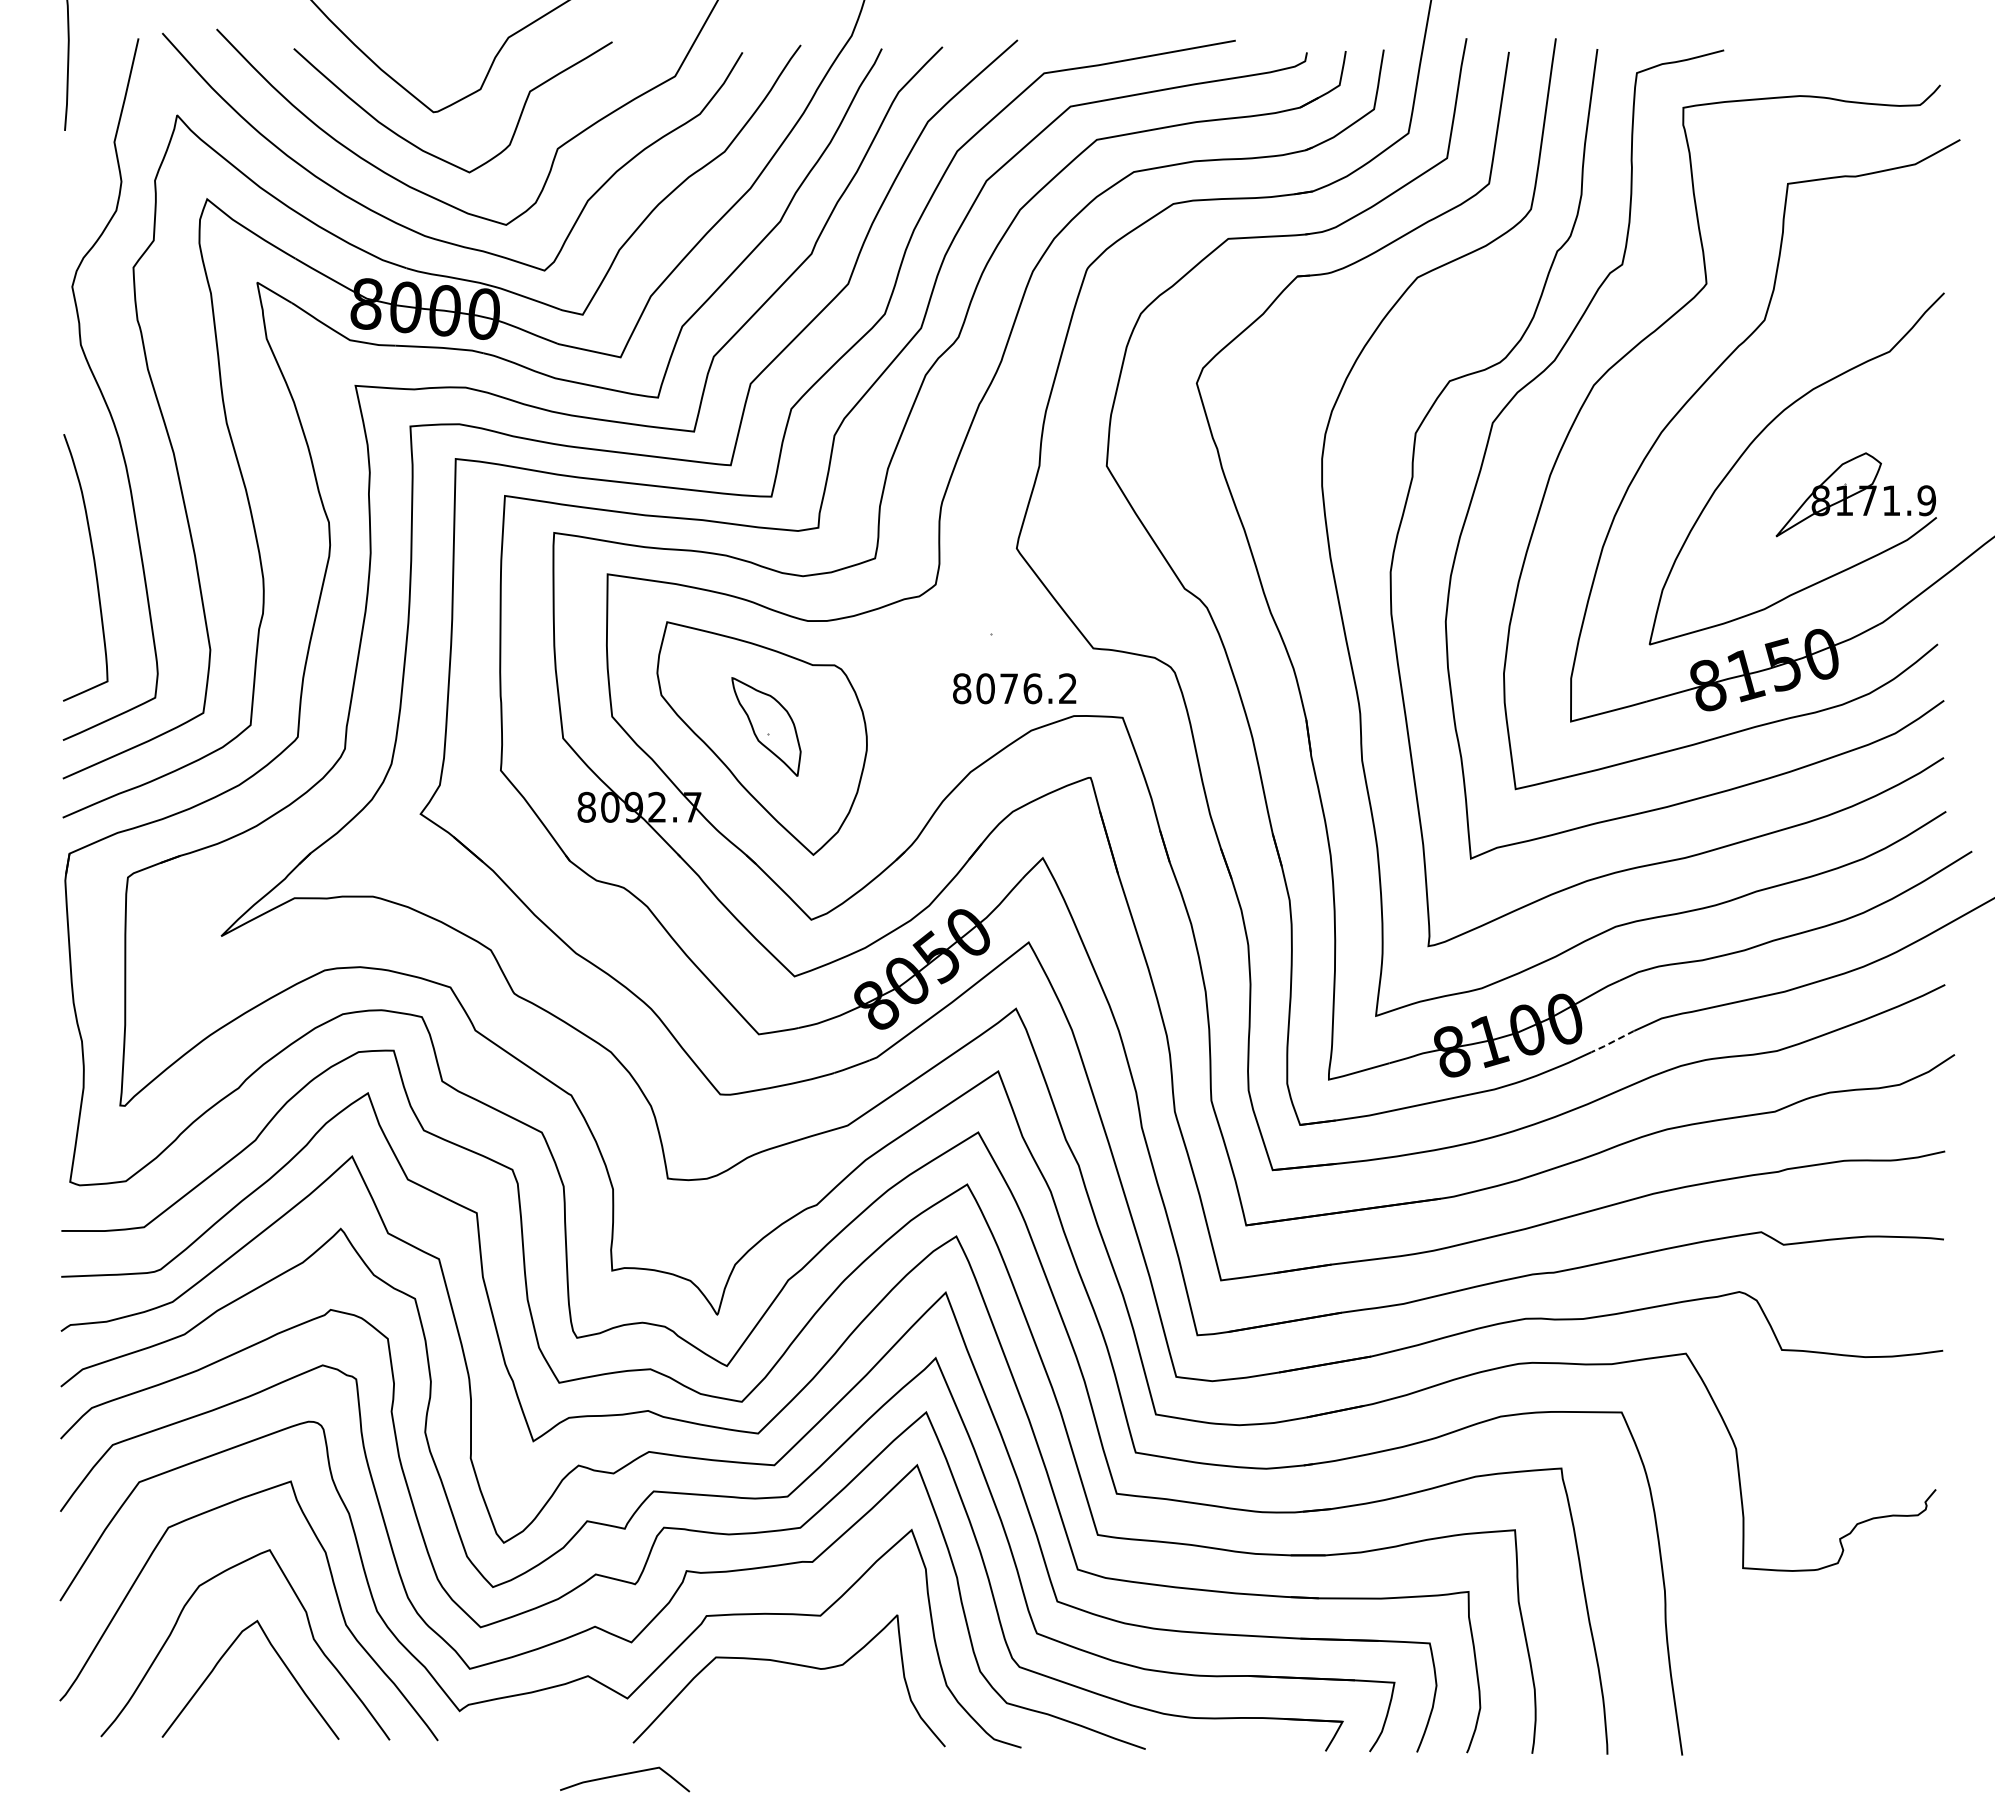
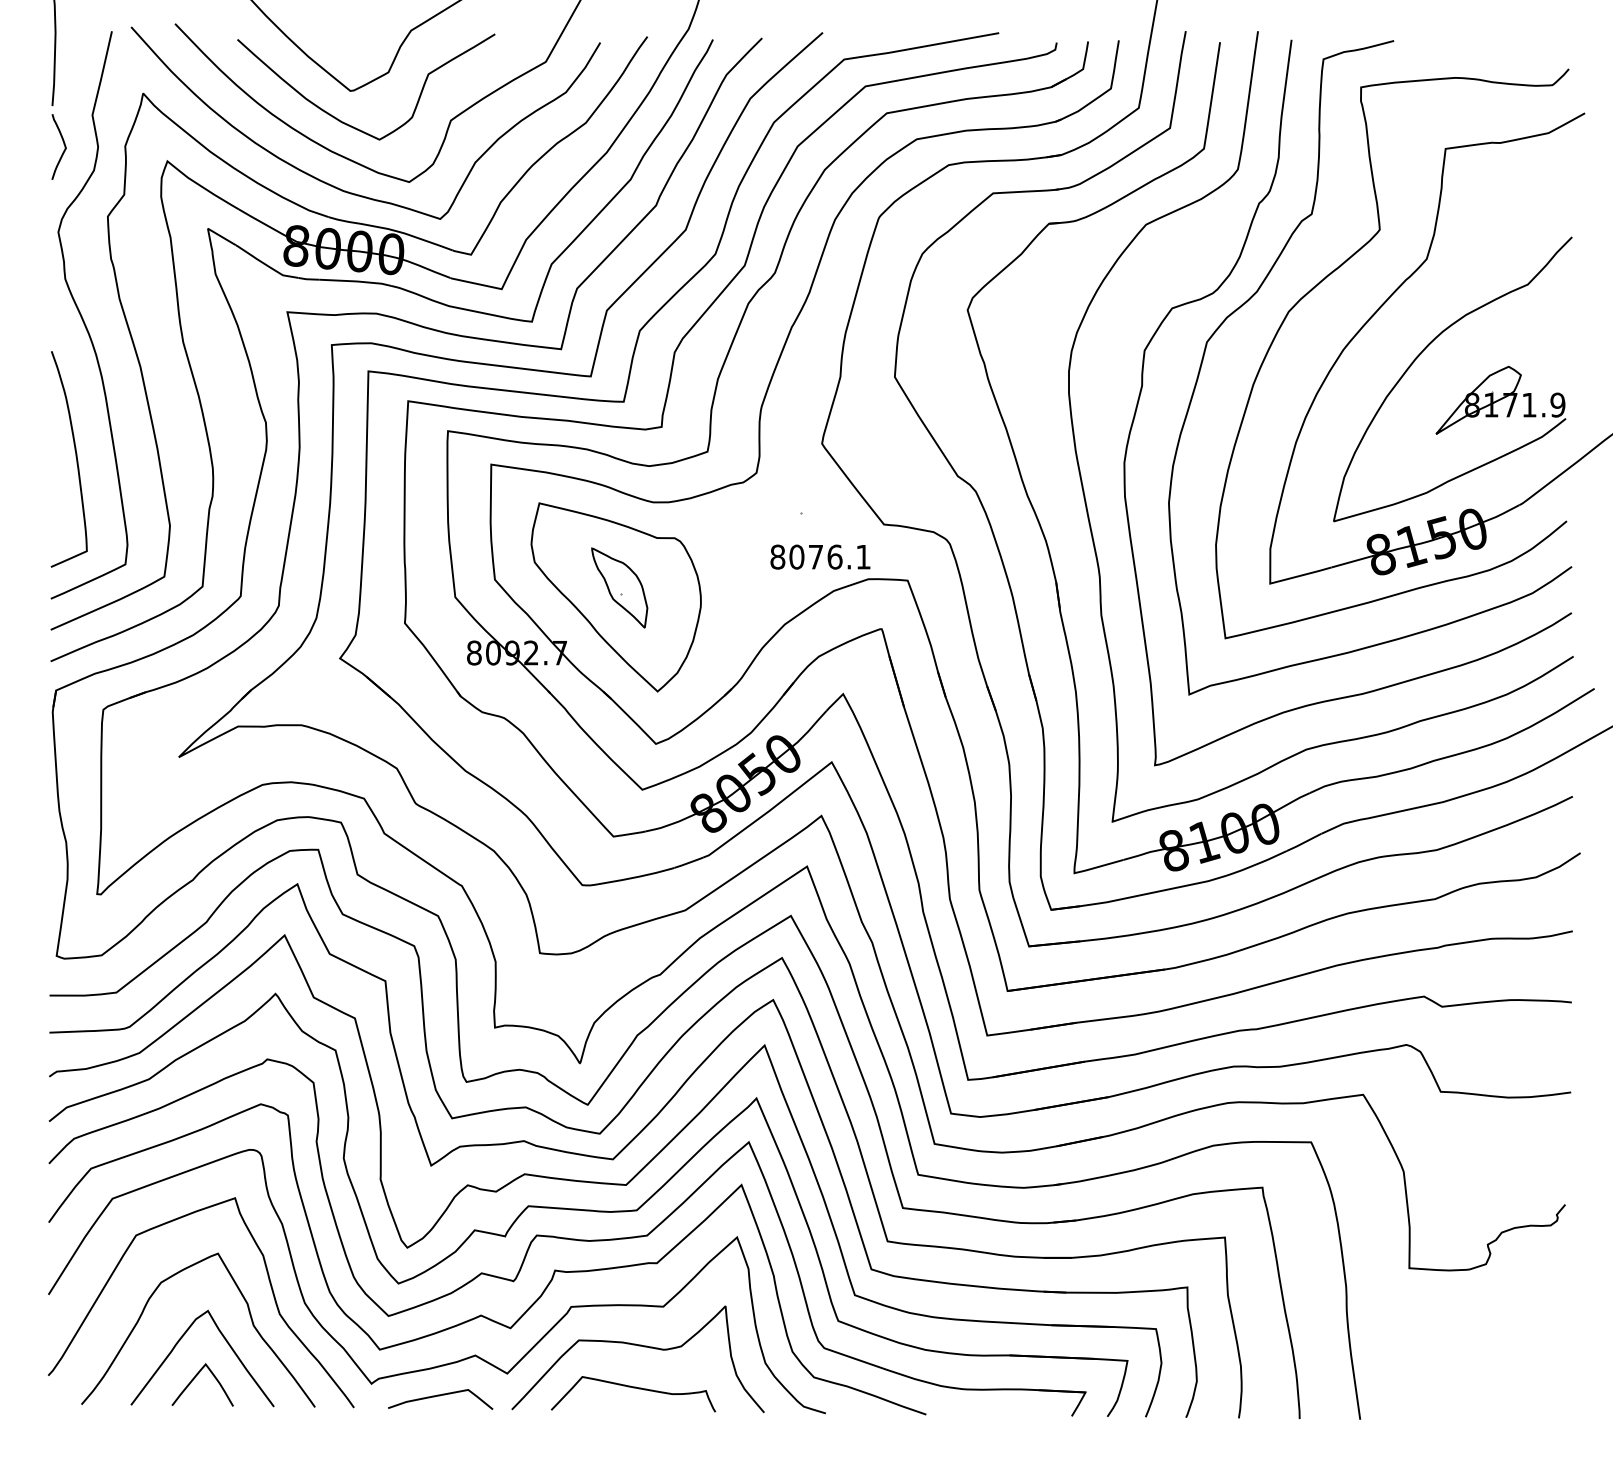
curve: (79, 180) -> (64, 146), added
text: (1067, 688) -> (863, 556), 8076.2 -> 8076.1
line: (1612, 1042) -> (1303, 843), dashed -> solid
curve: (241, 1704) -> (195, 1378), added
curve: (783, 1716) -> (633, 1388), added
curve: (624, 1775) -> (440, 1396), moved

